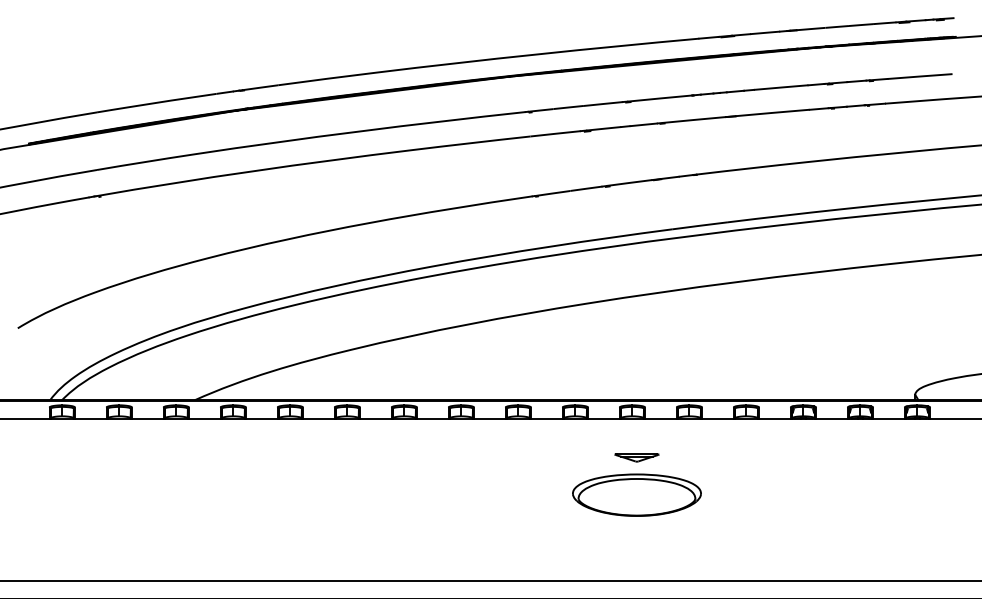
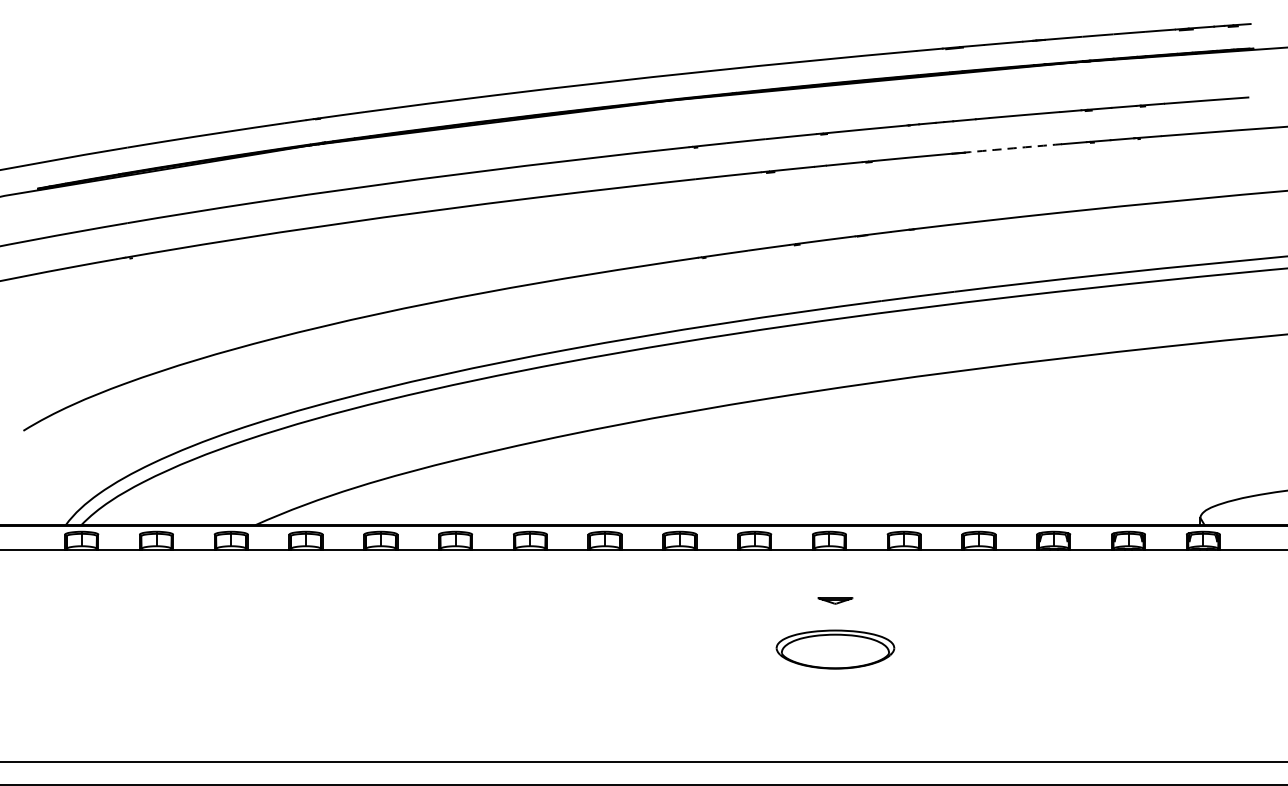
arc: (772, 112) -> (1013, 147), solid -> dashed
part: (636, 457) -> (834, 600), size x0.6
part: (636, 494) -> (834, 648), size x0.7

